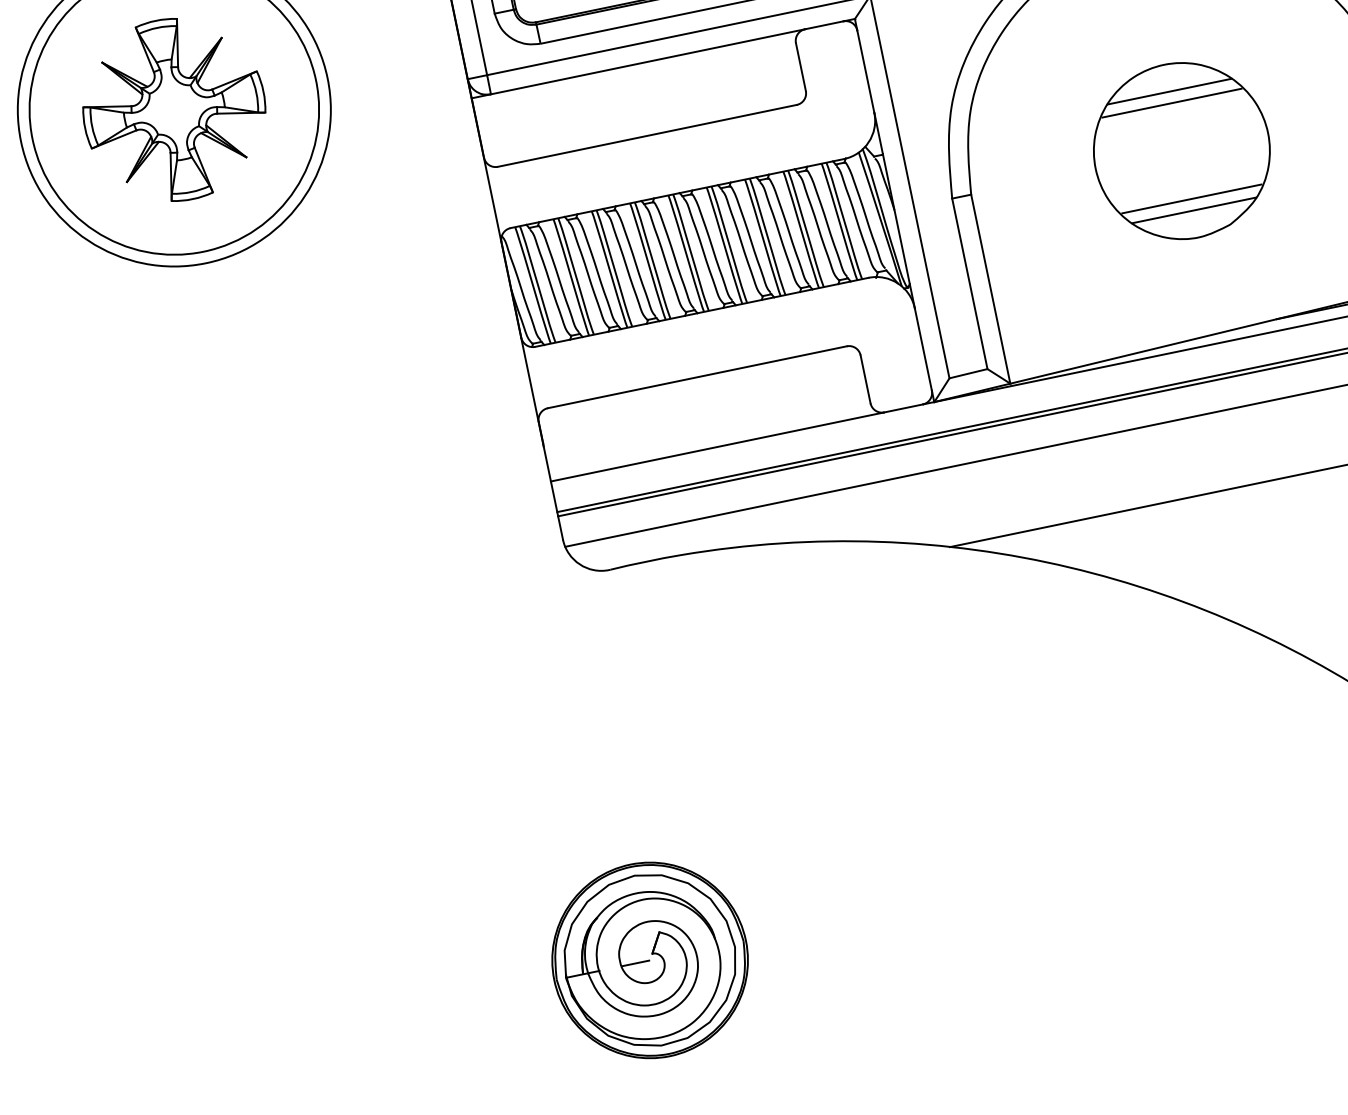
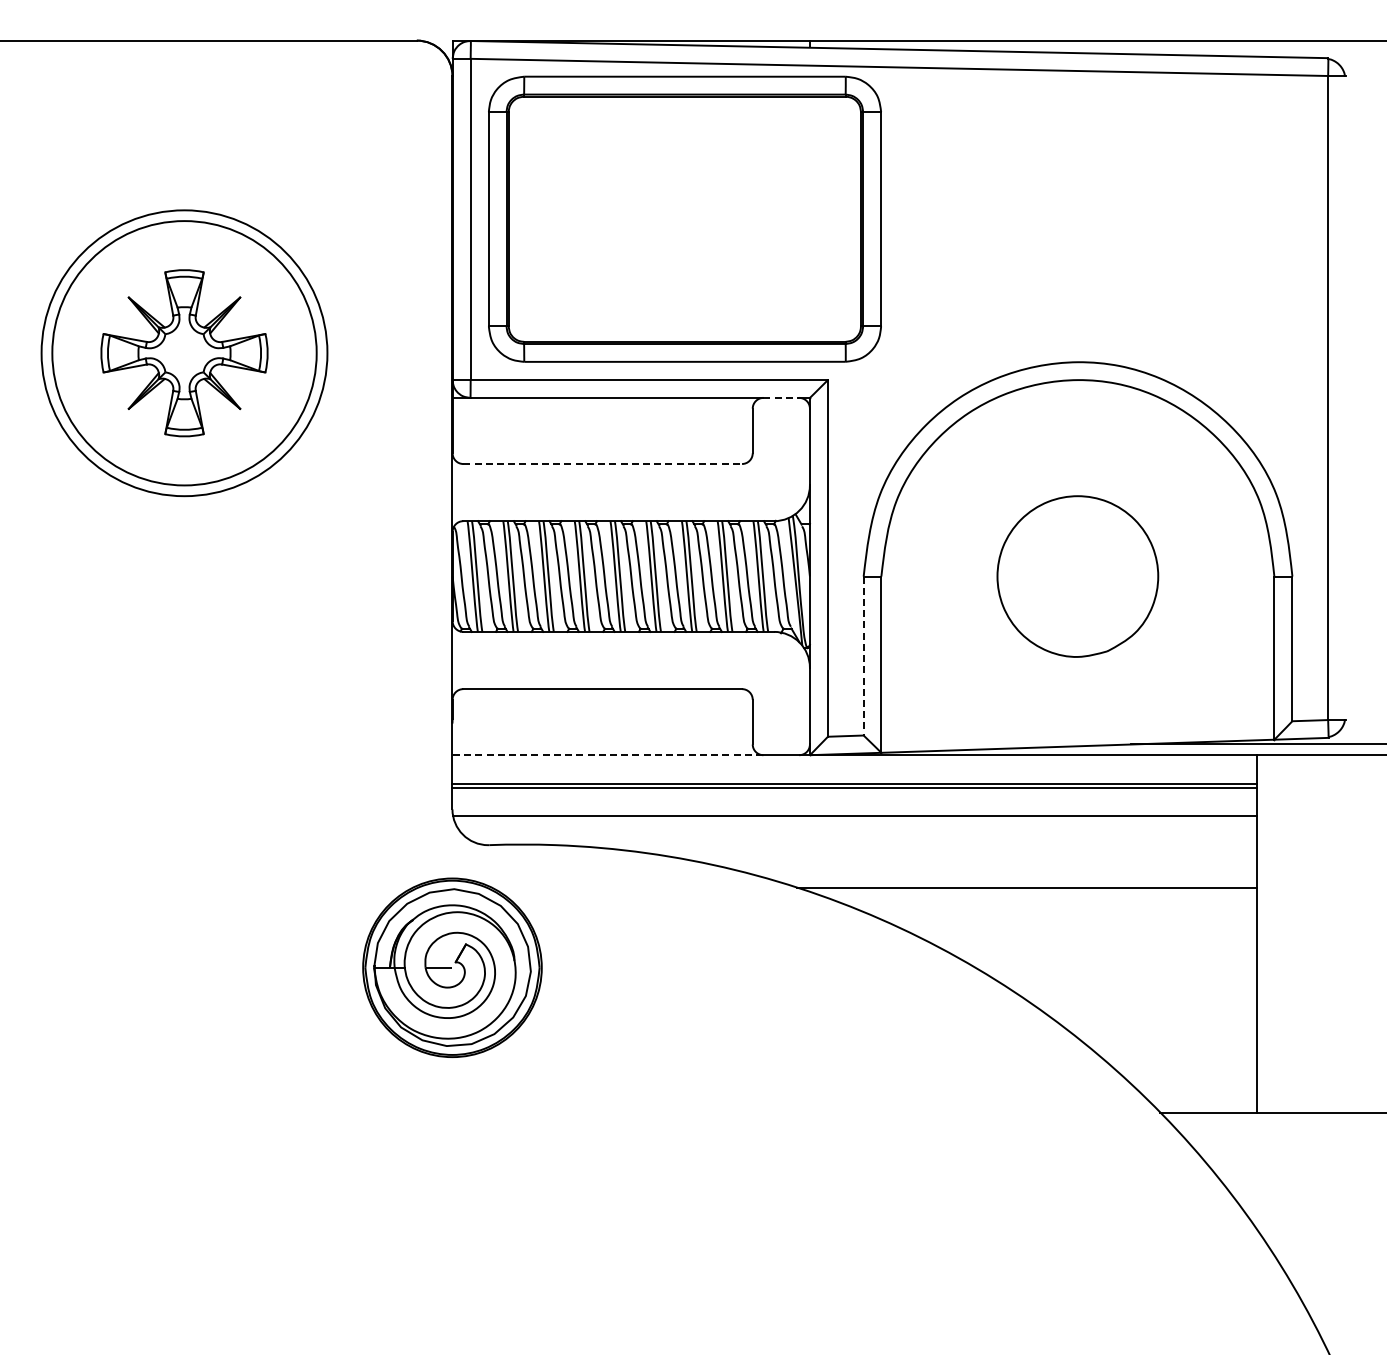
line: (824, 24) -> (781, 397), solid -> dashed
line: (1169, 92) -> (1077, 521), removed
line: (1171, 102) -> (1077, 531), removed
line: (648, 136) -> (603, 464), solid -> dashed
line: (1191, 199) -> (1077, 621), removed
line: (1193, 210) -> (1077, 631), removed
line: (969, 284) -> (863, 656), solid -> dashed
line: (717, 447) -> (607, 755), solid -> dashed
part: (650, 960) -> (452, 967), moved

